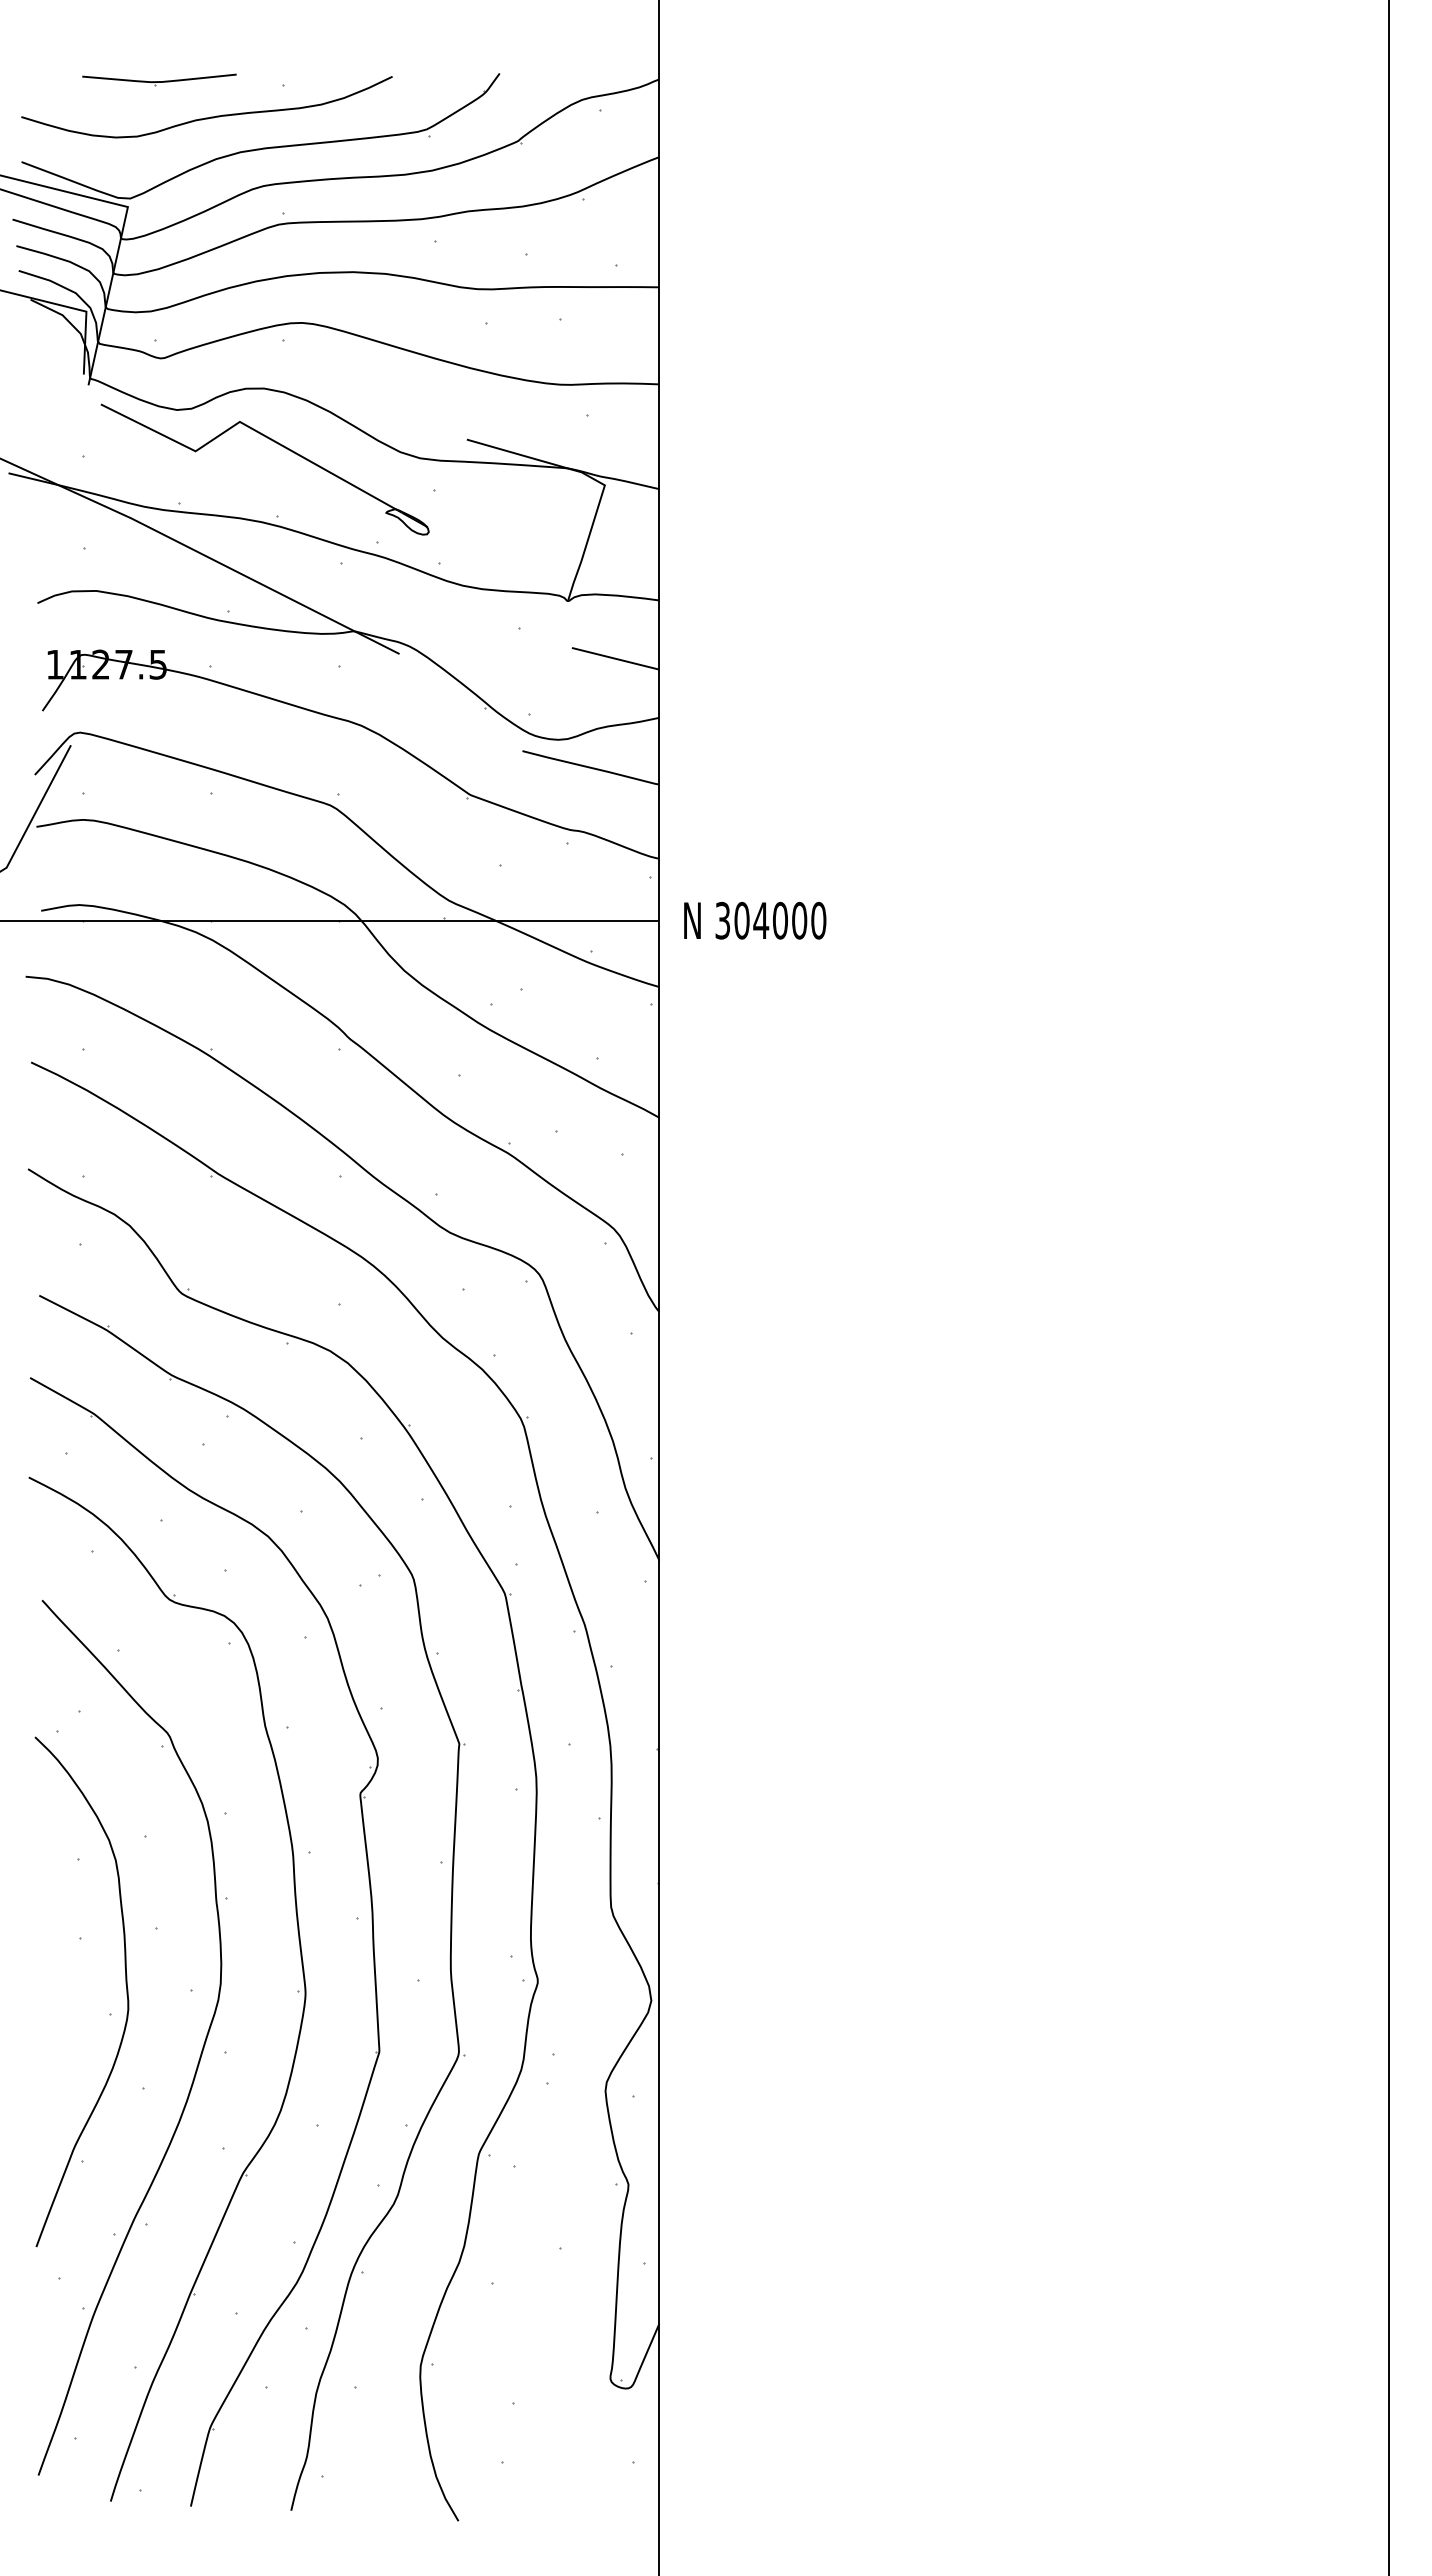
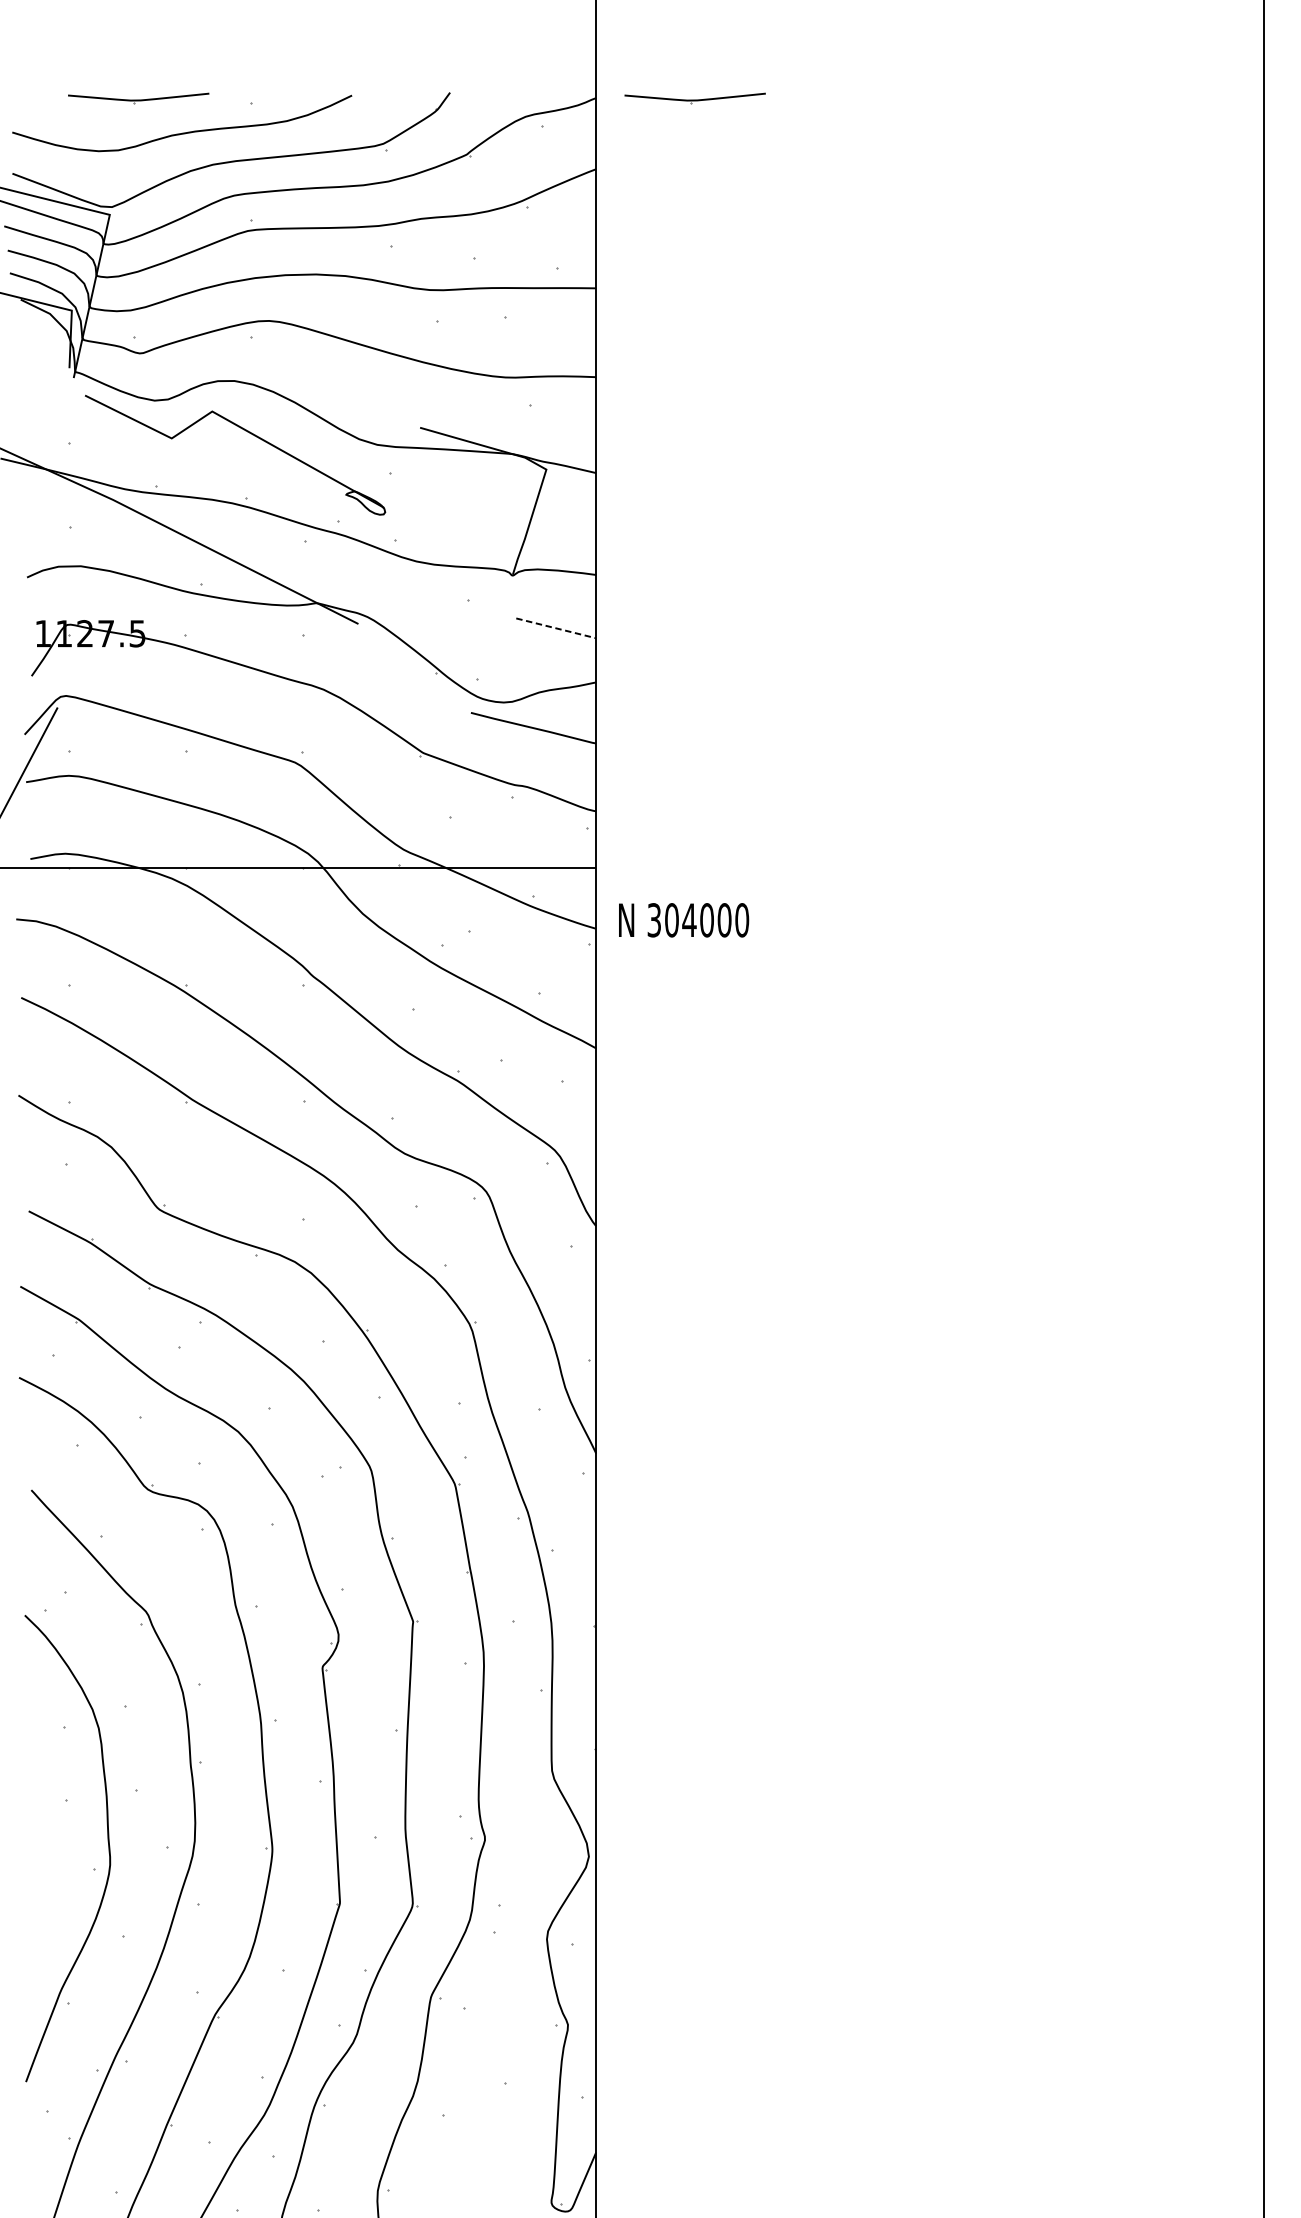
part: (767, 79) -> (695, 98), added
line: (615, 658) -> (556, 628), solid -> dashed
text: (755, 920) -> (684, 920), moved

